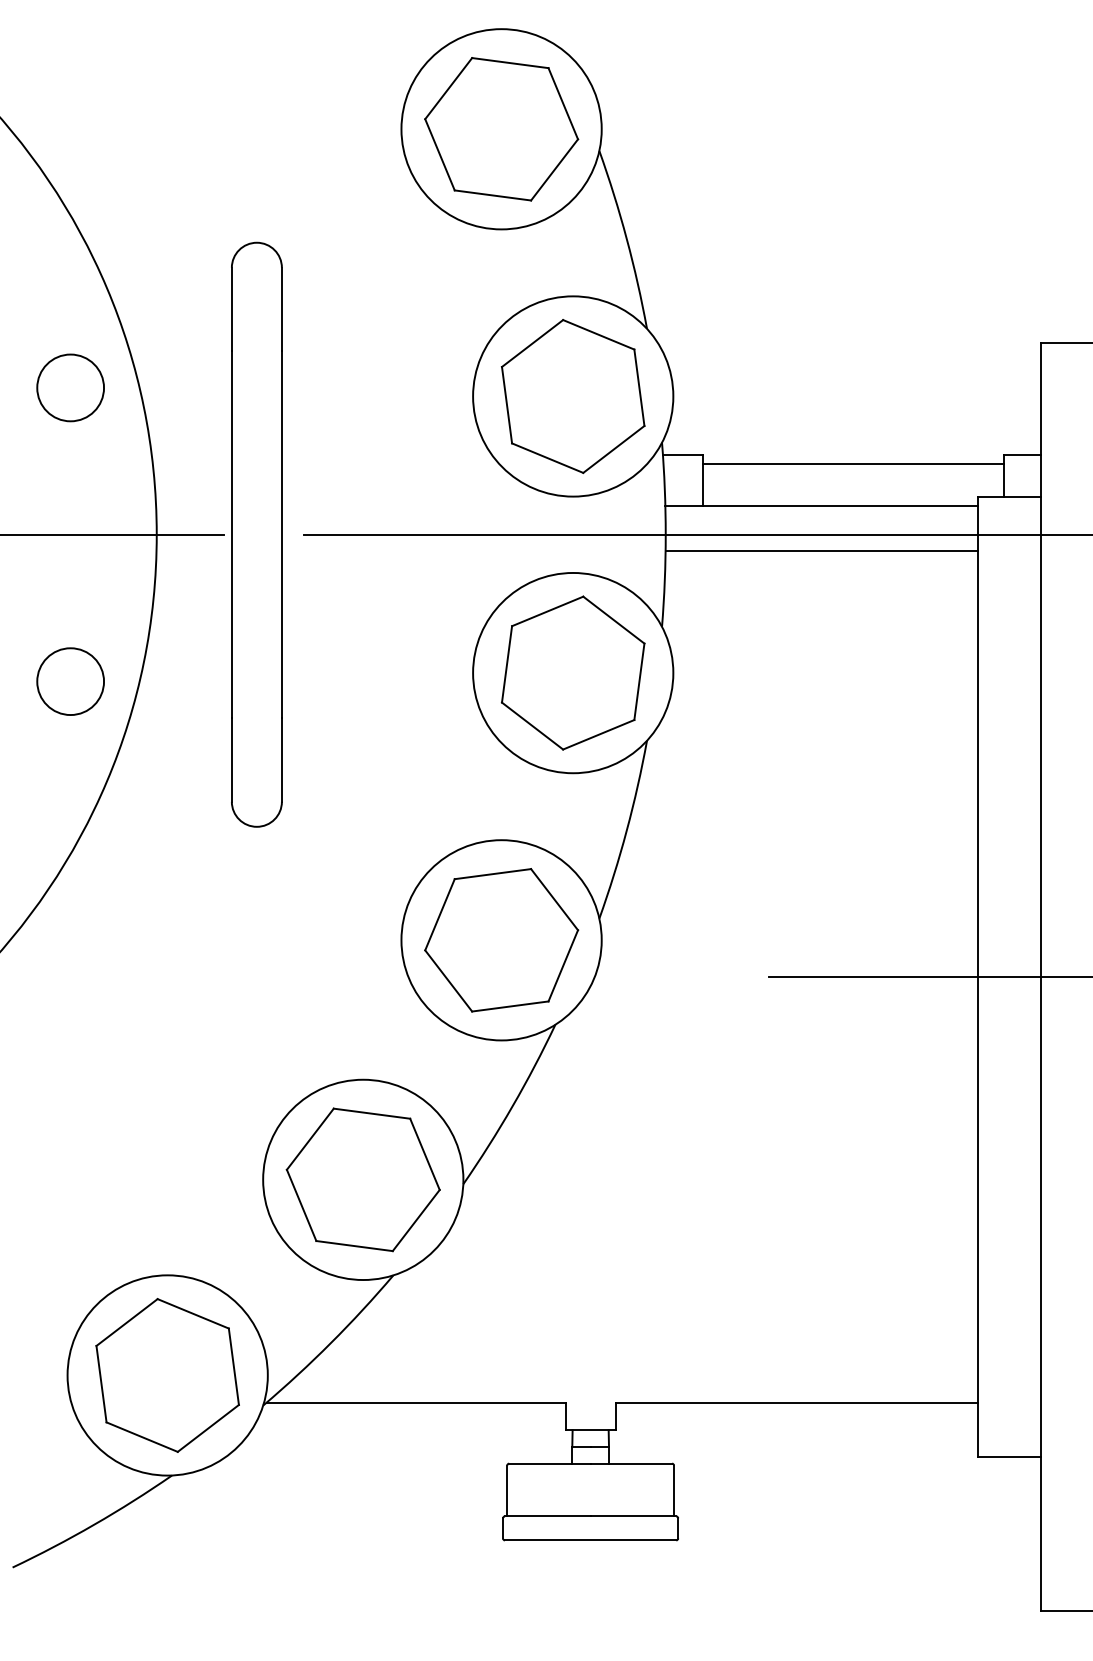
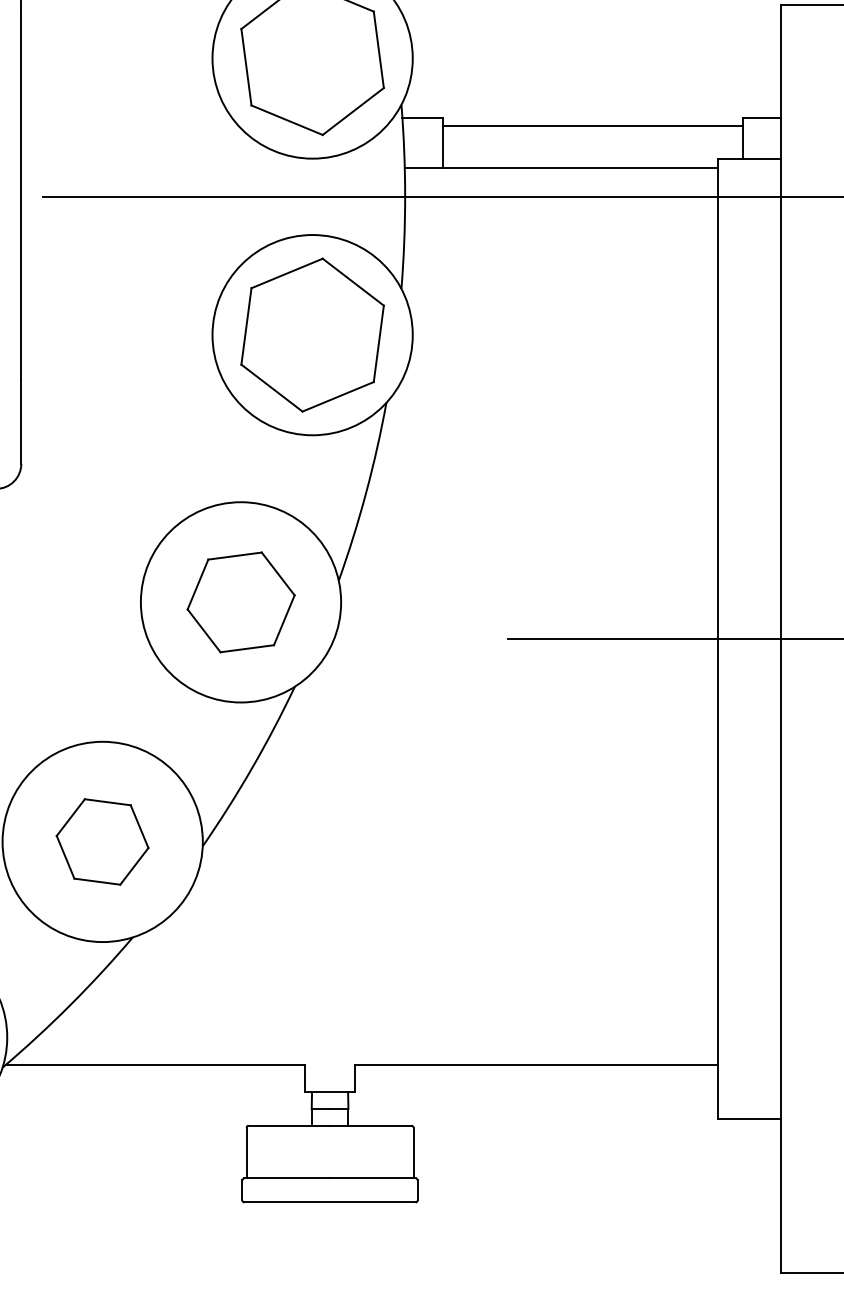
line: (821, 551) -> (560, 213), removed
part: (501, 940) -> (240, 602), size x0.7
part: (362, 1179) -> (101, 841), size x0.6

